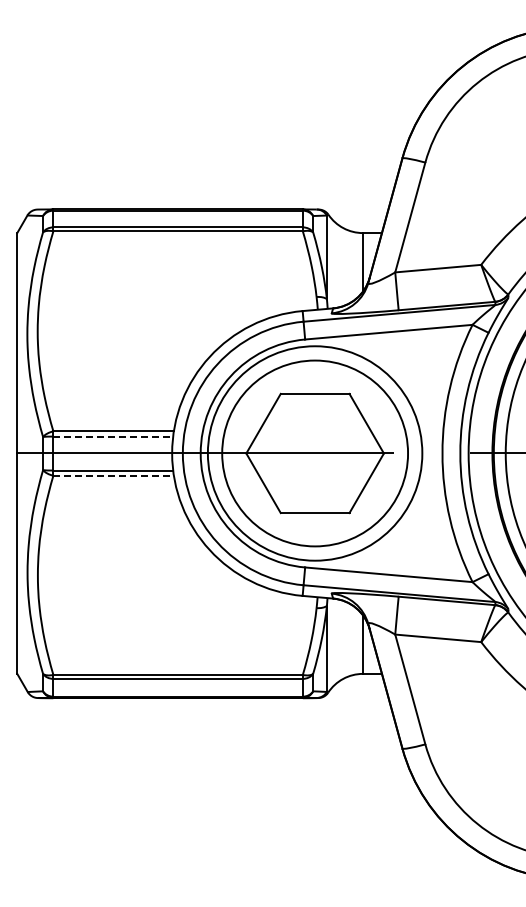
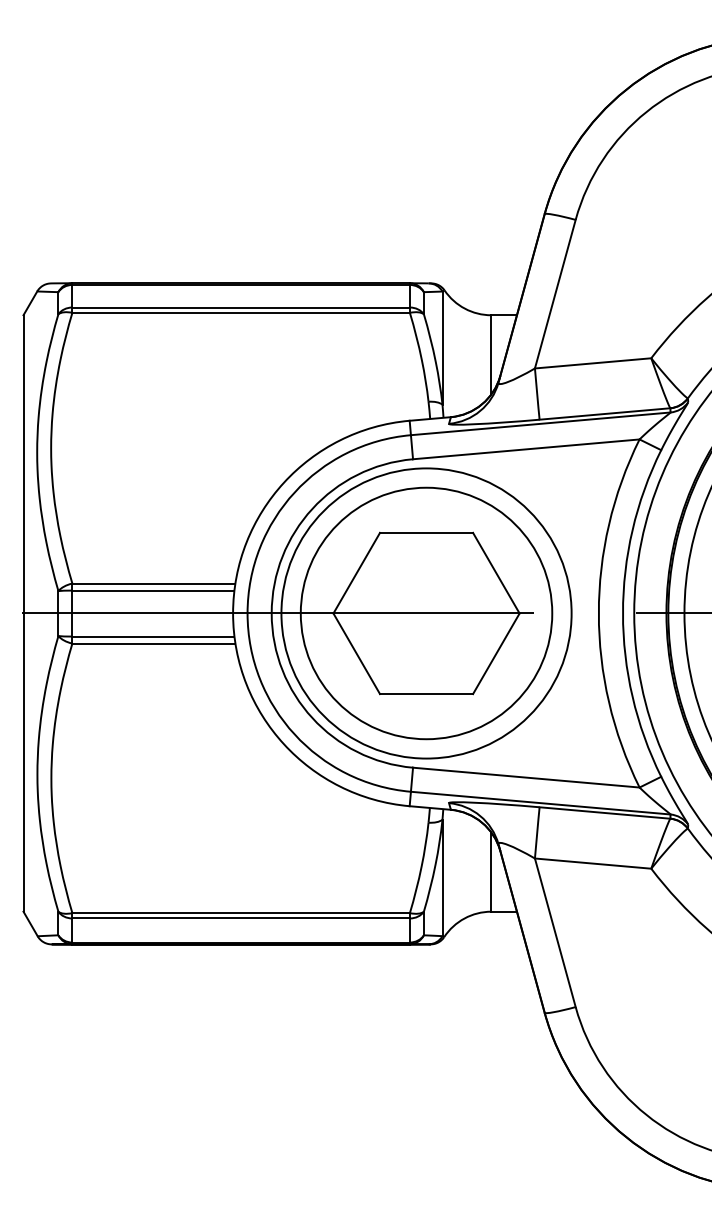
line: (113, 436) -> (153, 590), dashed -> solid
line: (114, 475) -> (155, 643), dashed -> solid

